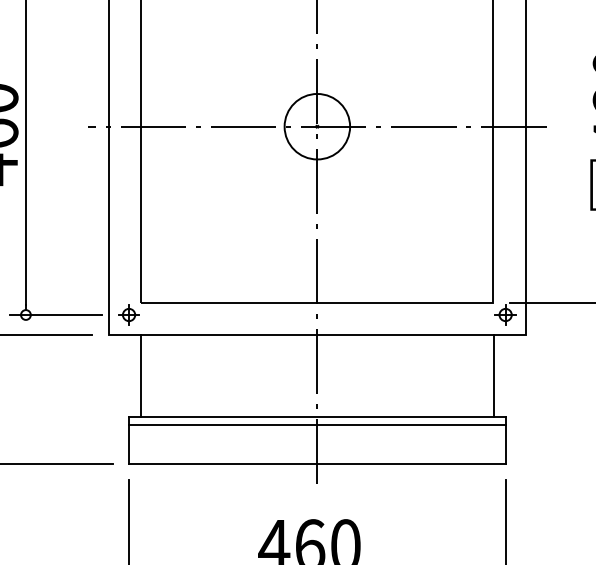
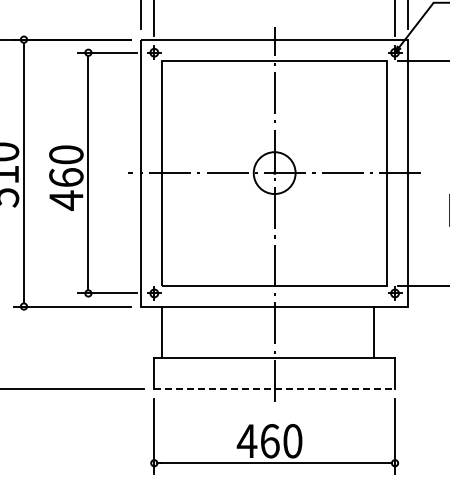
line: (493, 376) -> (373, 332), moved
line: (317, 424) -> (274, 363), removed
line: (318, 463) -> (275, 388), solid -> dashed

